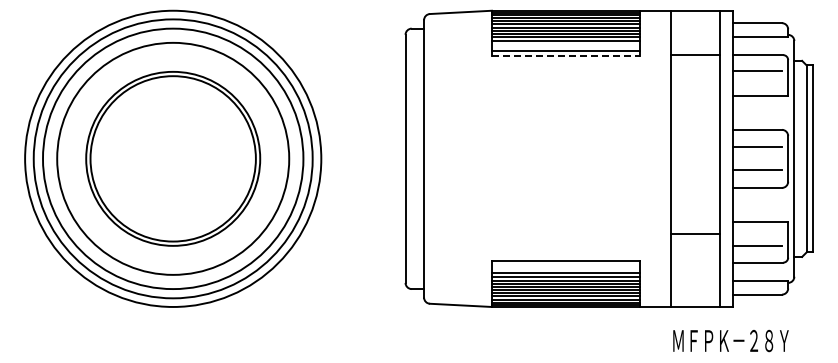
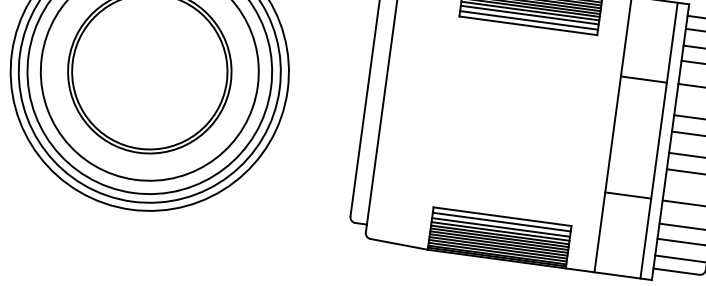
line: (565, 44) -> (529, 14), added
line: (695, 54) -> (643, 79), moved
line: (566, 56) -> (528, 26), dashed -> solid
line: (695, 234) -> (628, 195), moved
line: (565, 267) -> (501, 222), added

